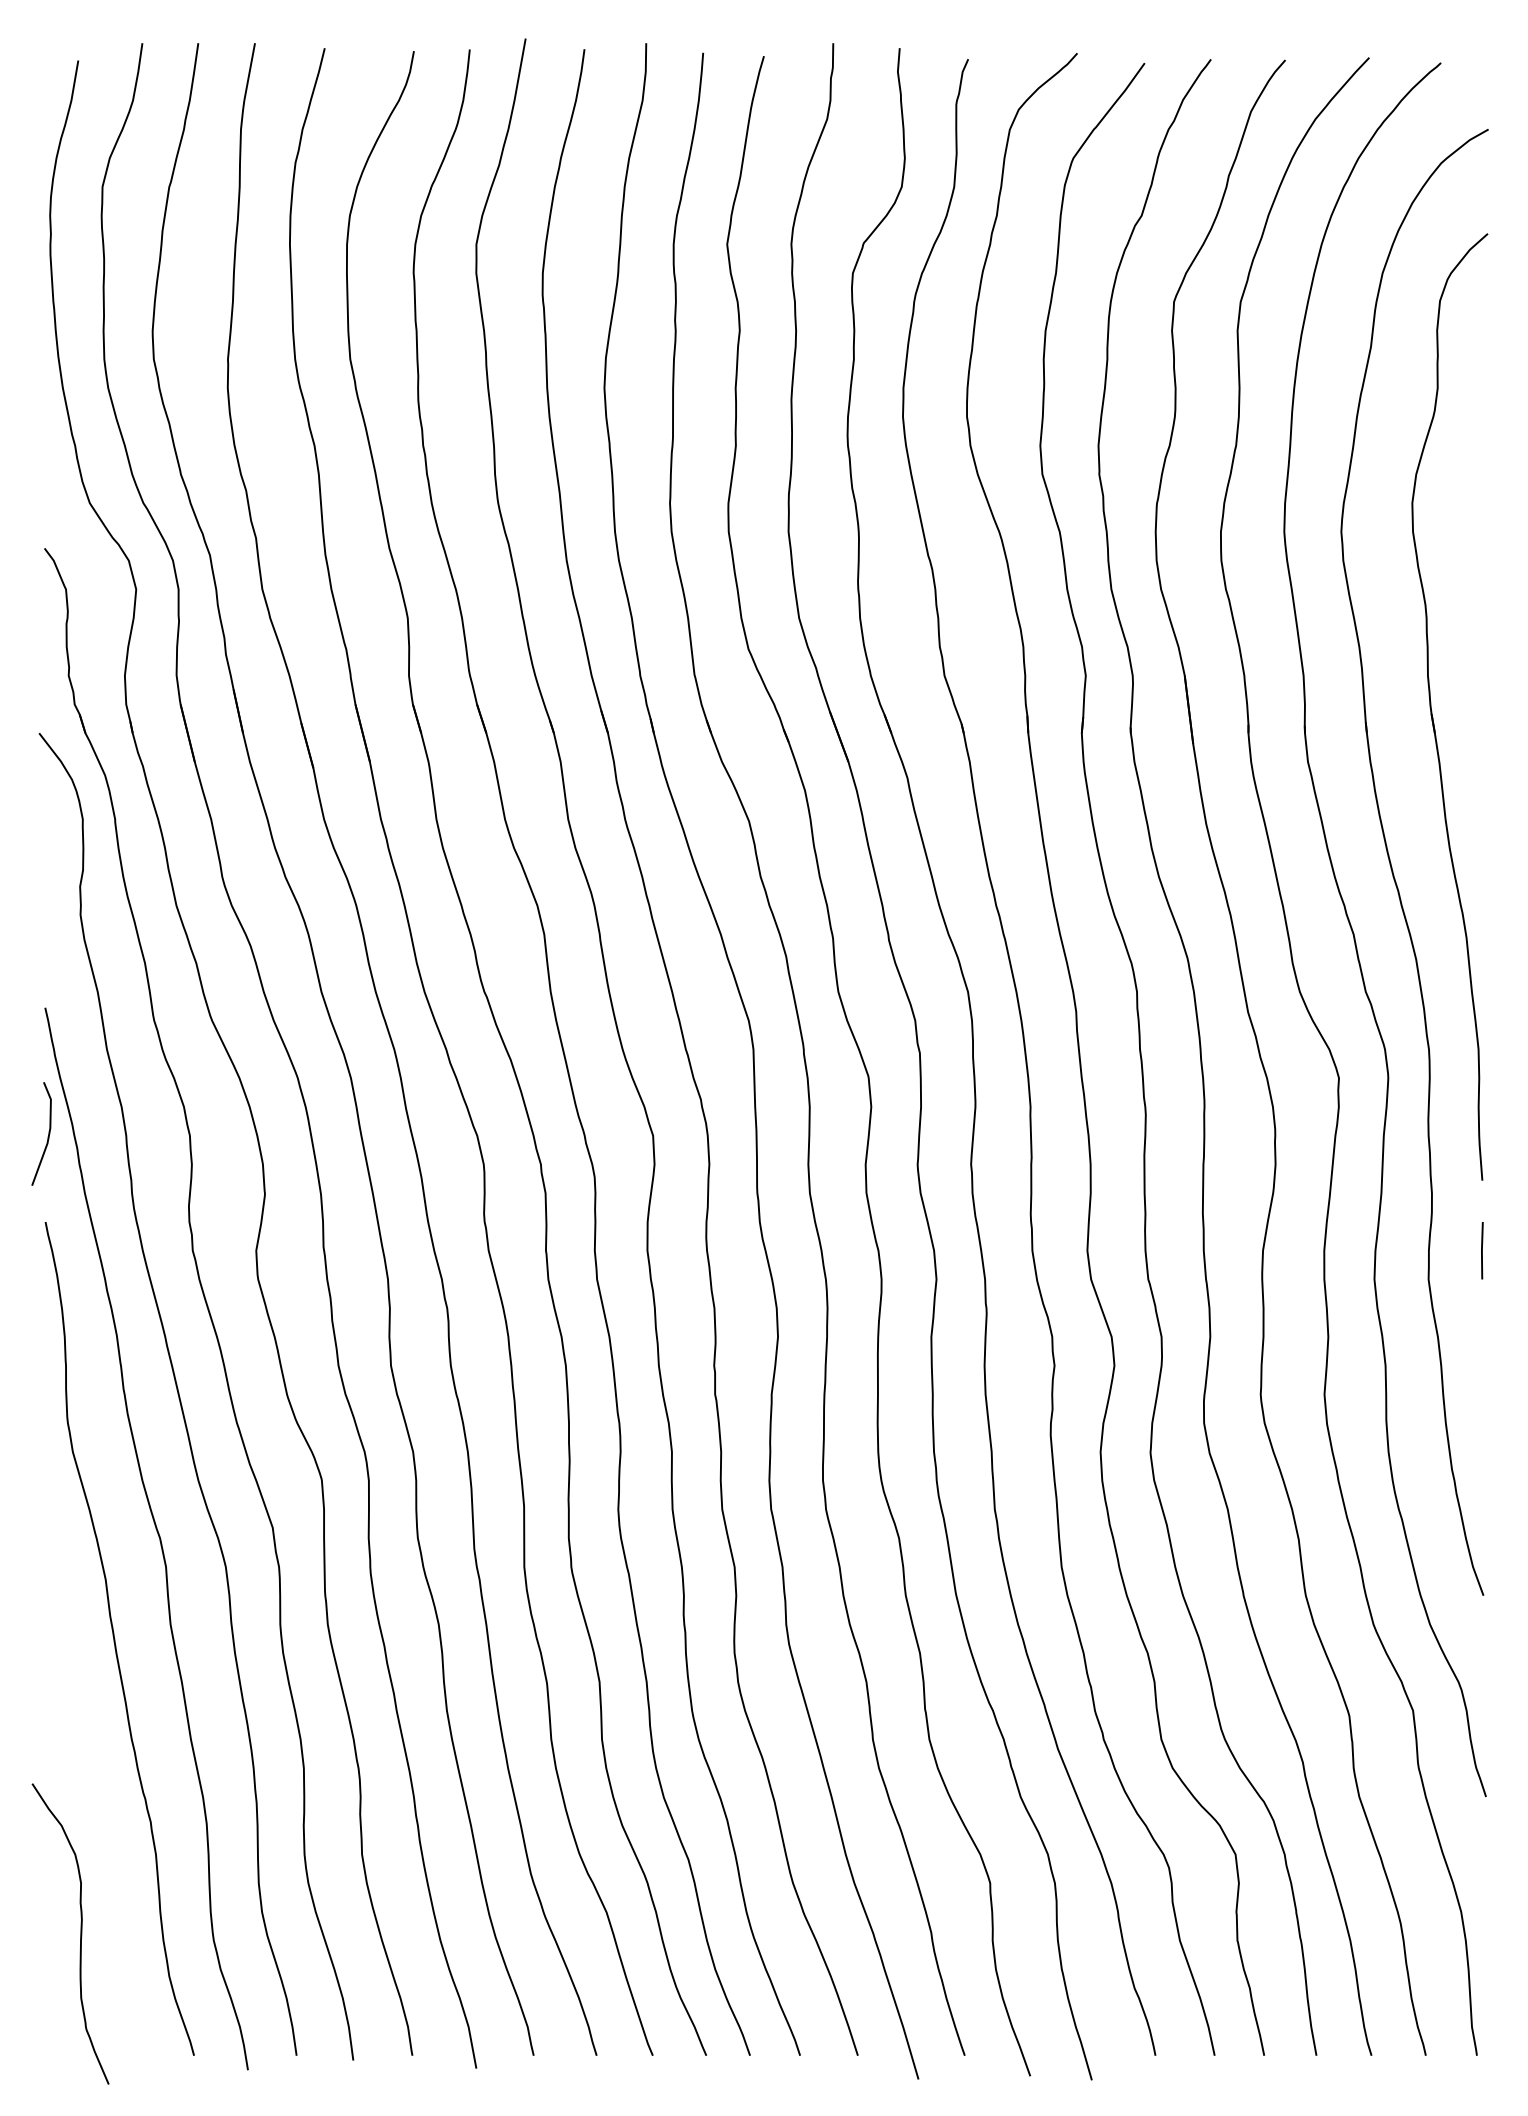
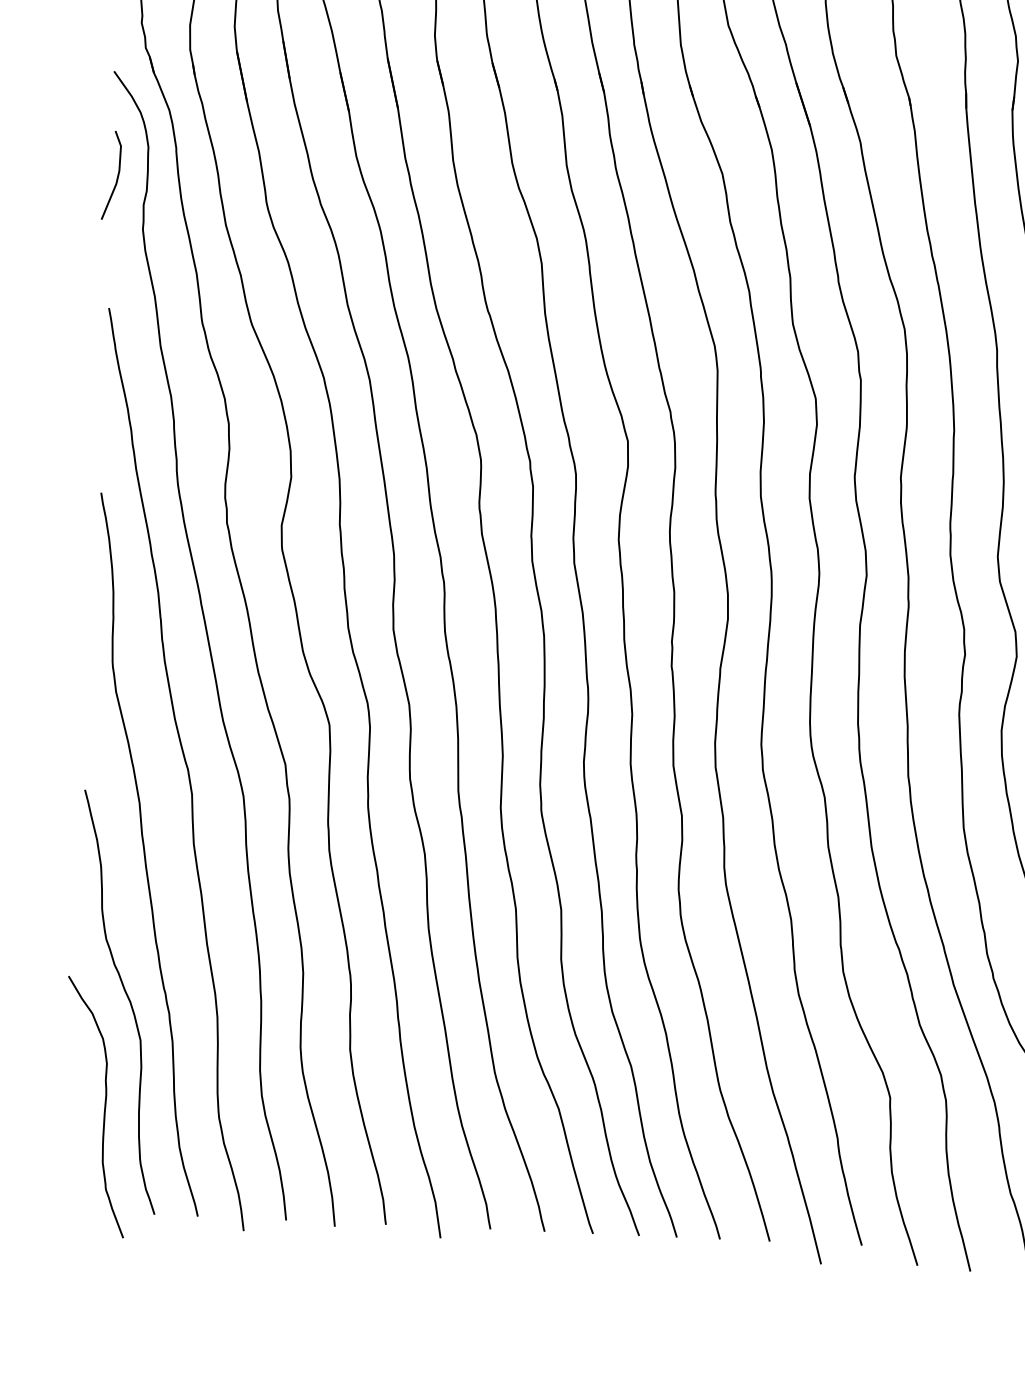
line: (47, 1136) -> (116, 177), moved
curve: (101, 1806) -> (127, 998), added

